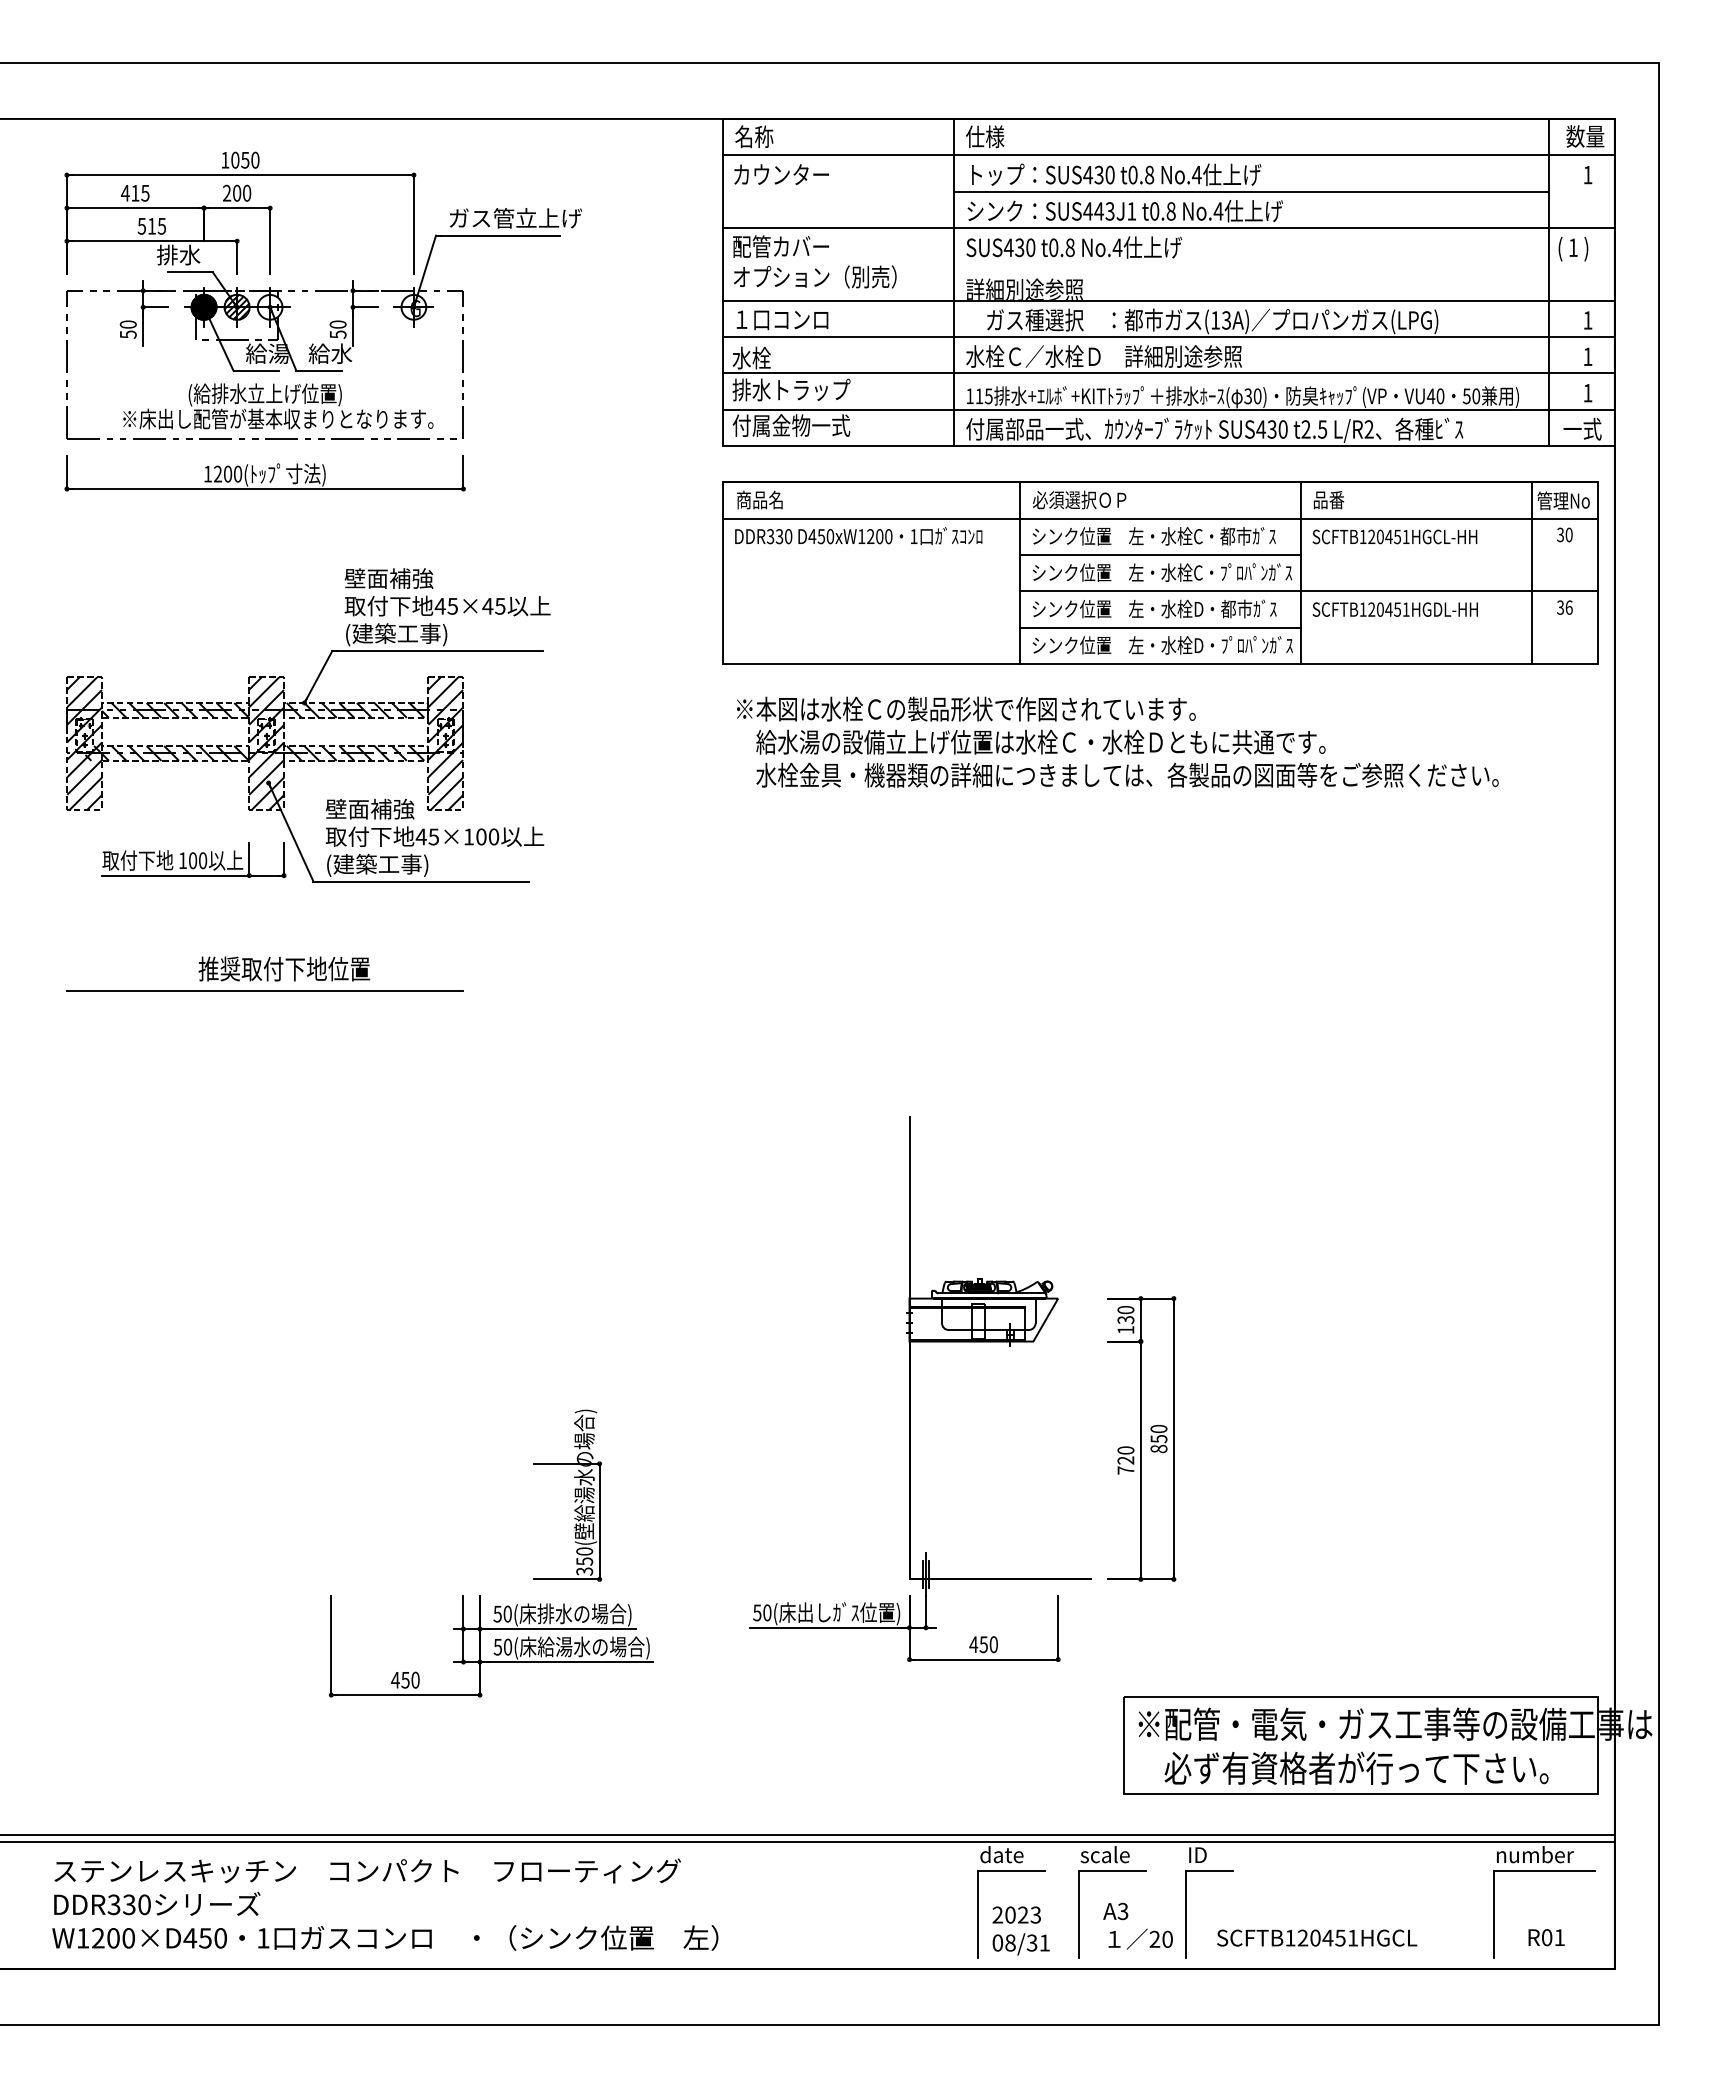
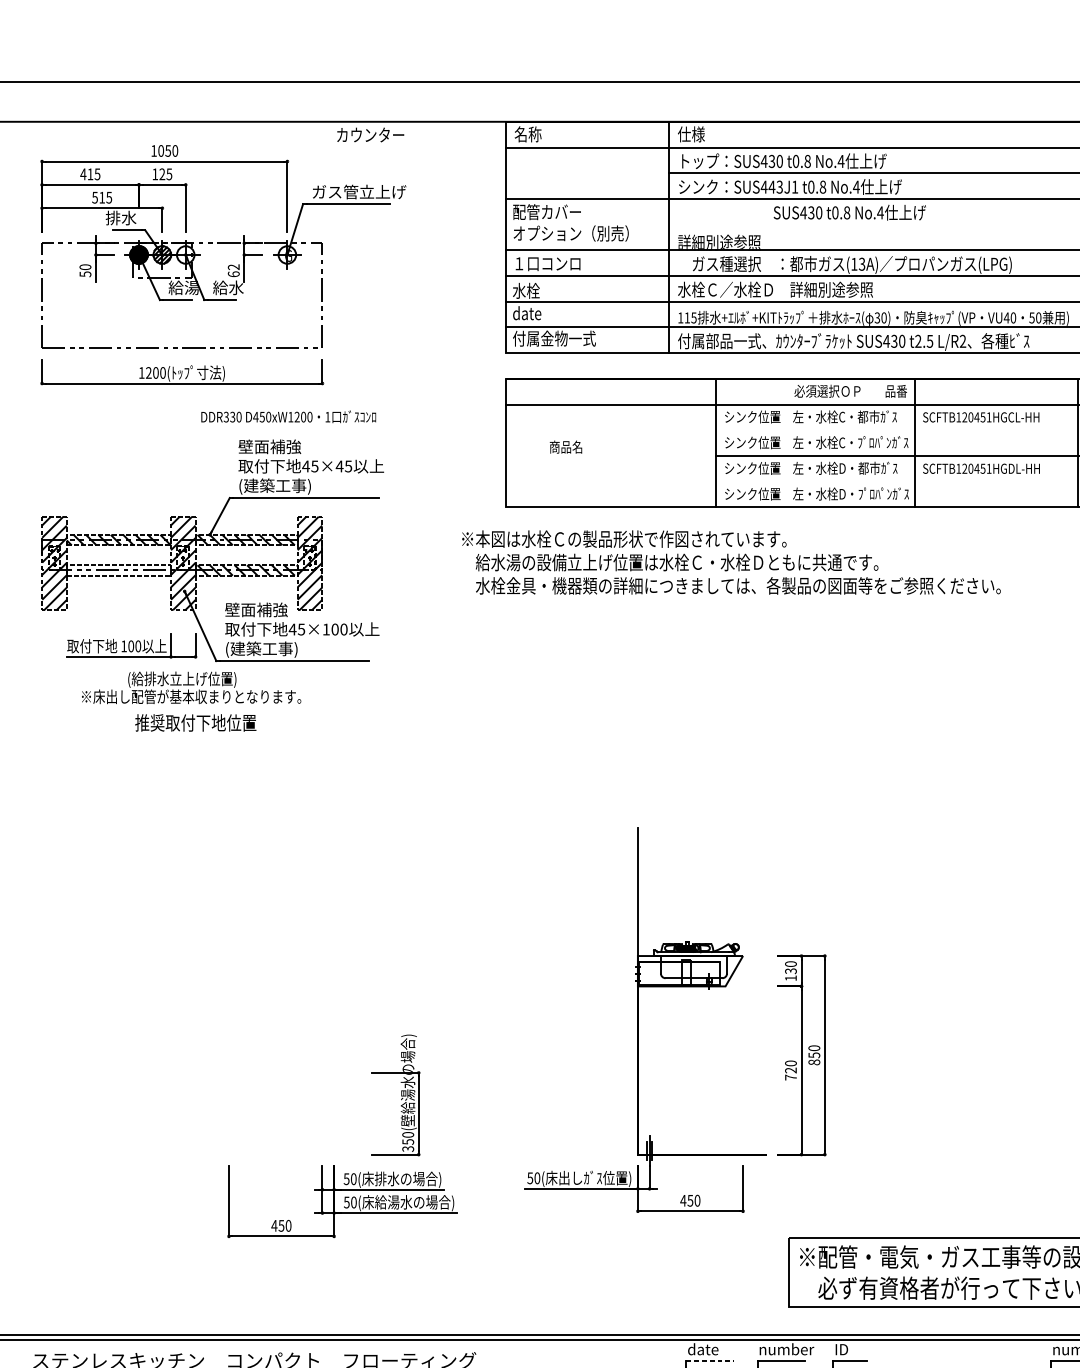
text: (781, 174) -> (370, 134), moved
text: (237, 192) -> (162, 173), 200 -> 125
text: (1073, 247) -> (849, 212), moved
text: (337, 329) -> (233, 270), 50 -> 62
text: (791, 389) -> (554, 313), 排水トラップ -> date
text: (278, 406) -> (191, 687), moved
text: (759, 499) -> (565, 446), moved
text: (1079, 499) -> (827, 390), moved
text: (1329, 500) -> (896, 391), moved
text: (858, 536) -> (288, 417), moved
line: (1160, 555) -> (815, 430), removed
line: (1160, 627) -> (815, 481), removed
text: (1117, 741) -> (731, 562), moved
hatch: (167, 752) -> (113, 569), removed
line: (264, 991) -> (181, 738), removed
text: (1119, 1854) -> (786, 1349), scale -> number
line: (1011, 1870) -> (710, 1360), solid -> dashed

